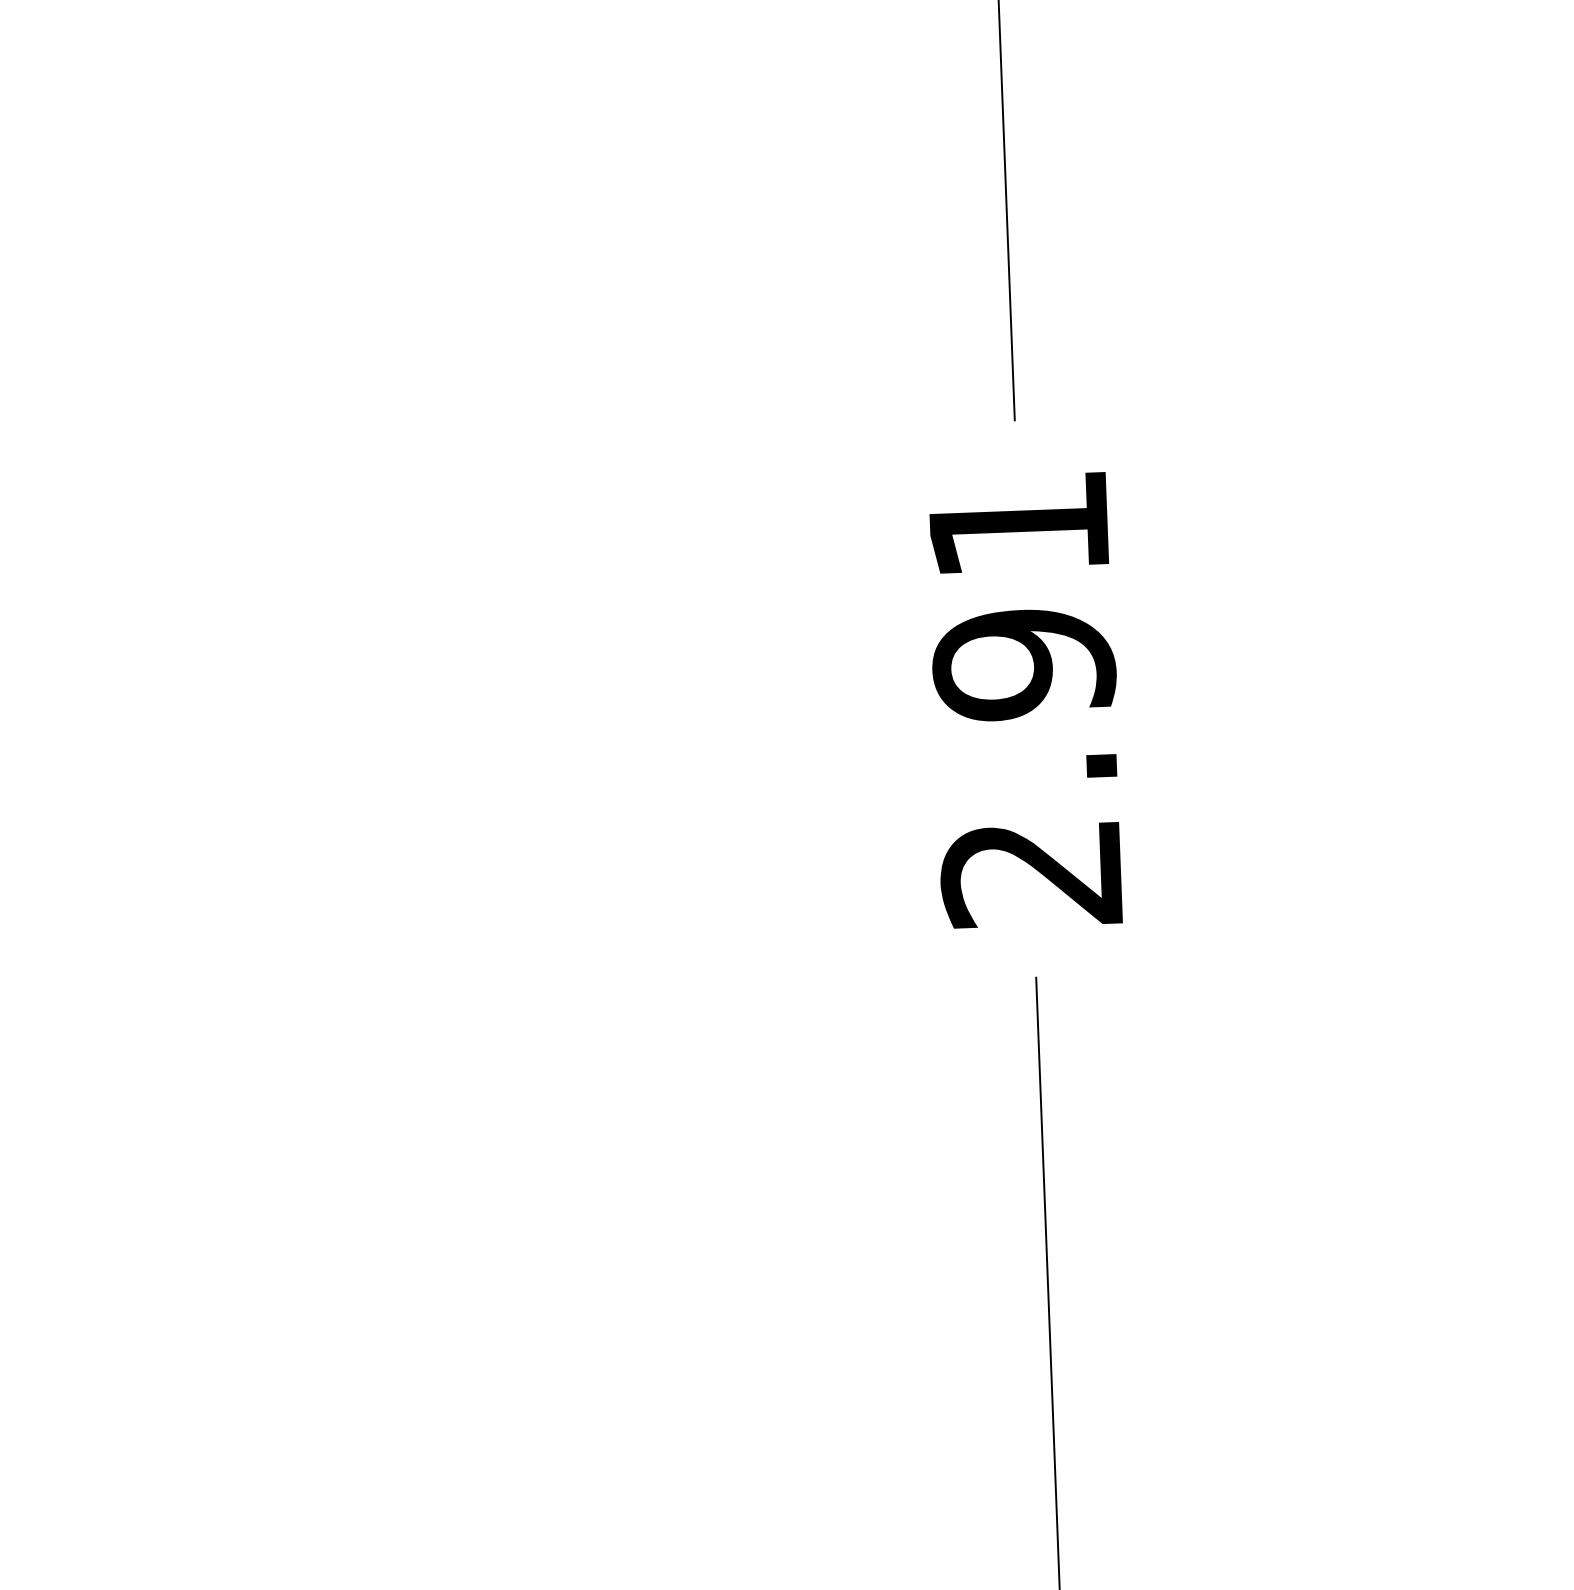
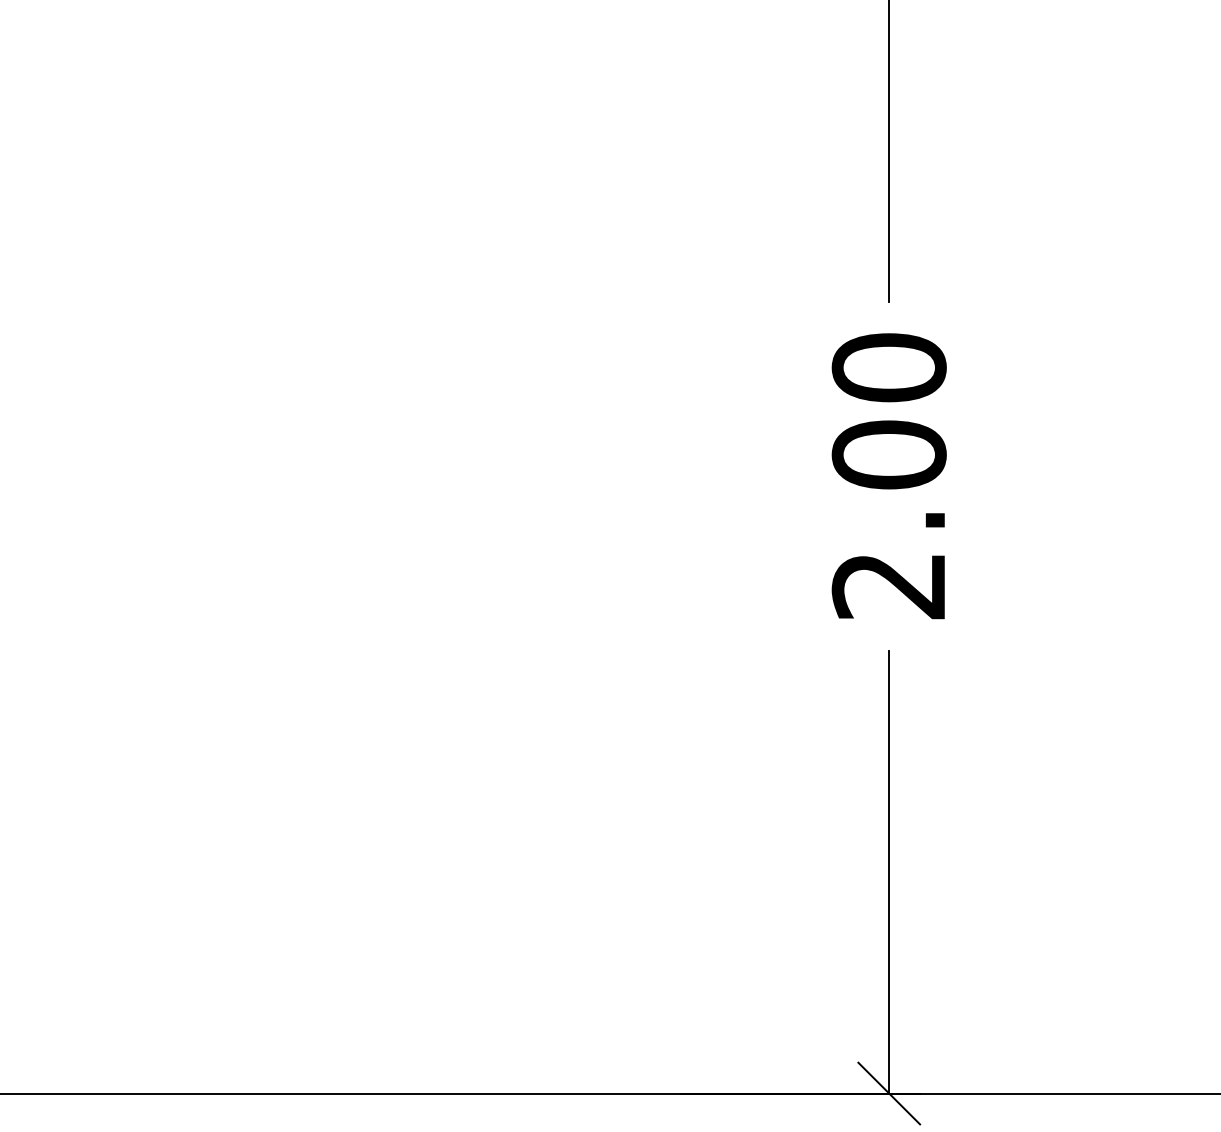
text: (1020, 594) -> (888, 411), 2.91 -> 2.00

